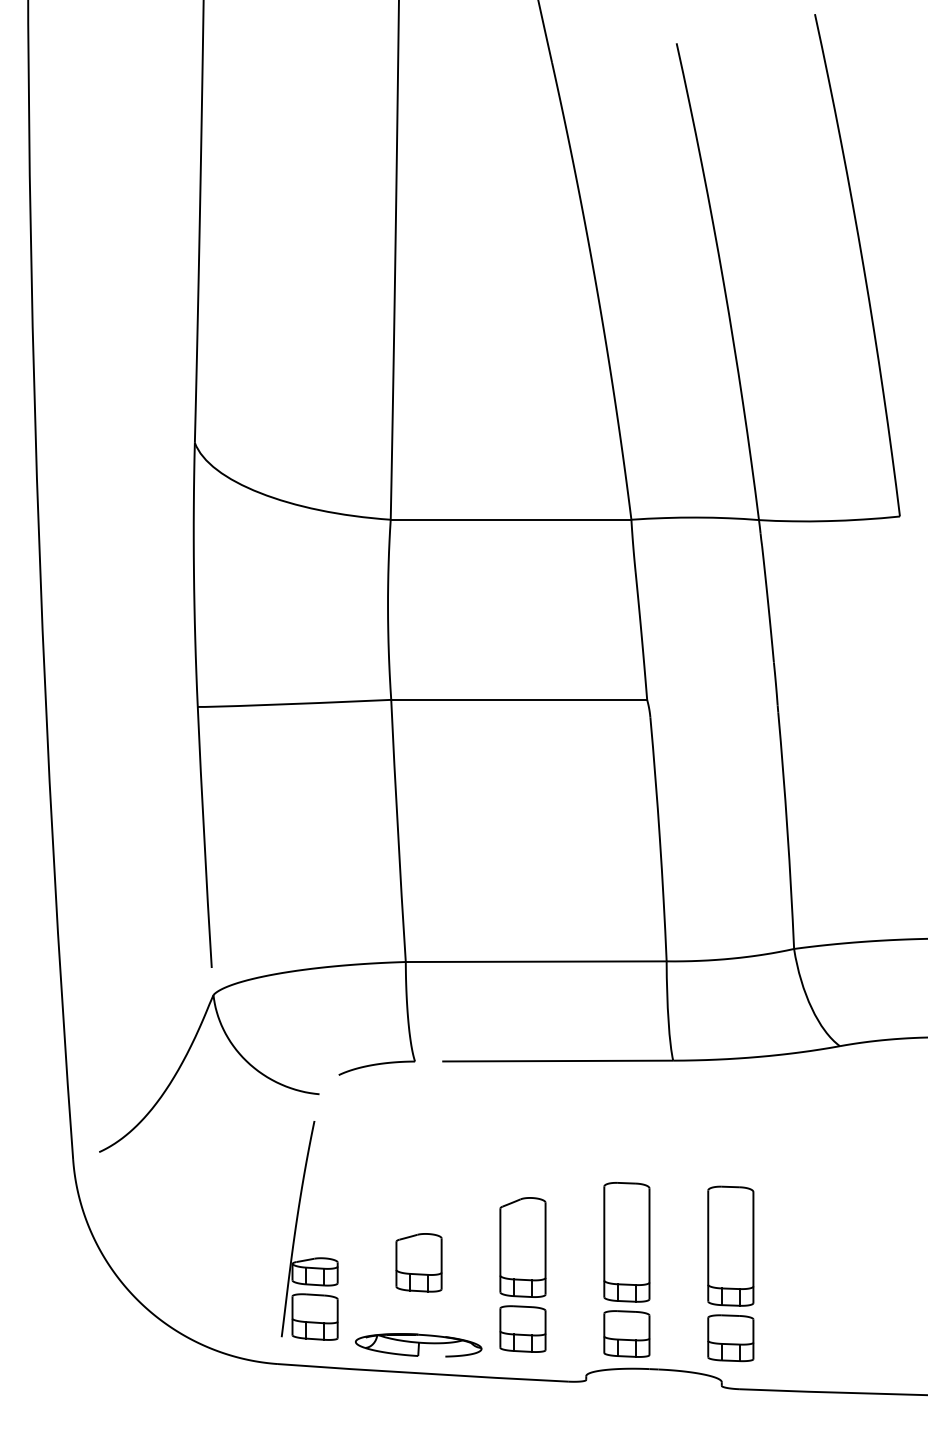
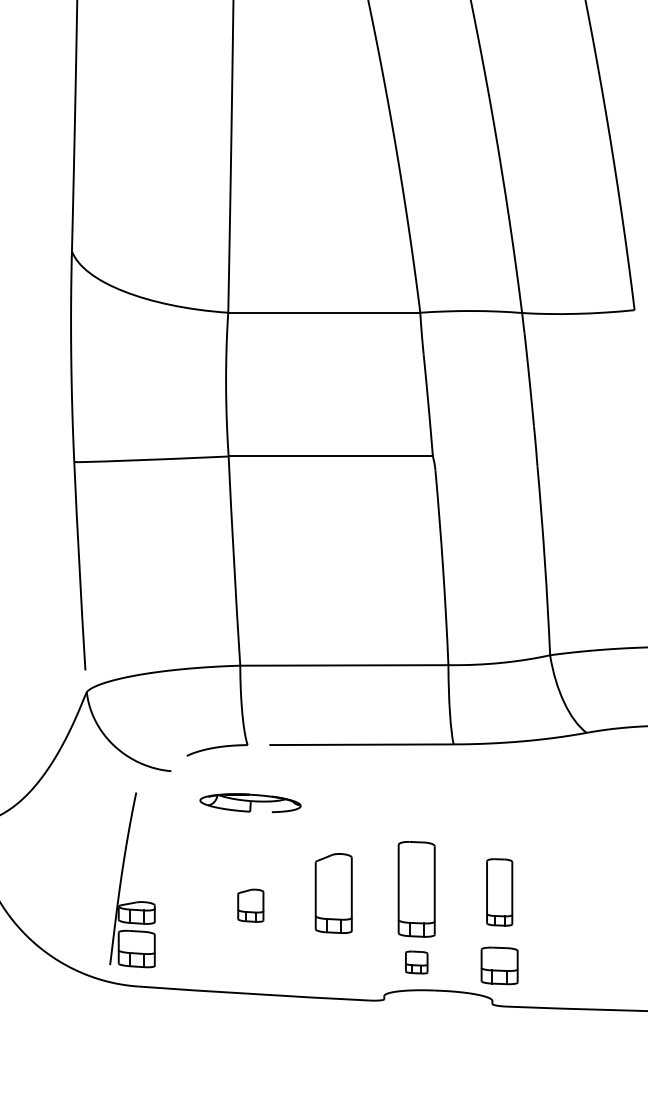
part: (296, 1230) -> (121, 879), moved
part: (730, 1245) -> (499, 891), size x0.7
part: (418, 1262) -> (250, 905), size x0.7
part: (522, 1328) -> (333, 958), removed
part: (626, 1333) -> (416, 962), size x0.6
part: (418, 1345) -> (250, 803), moved

